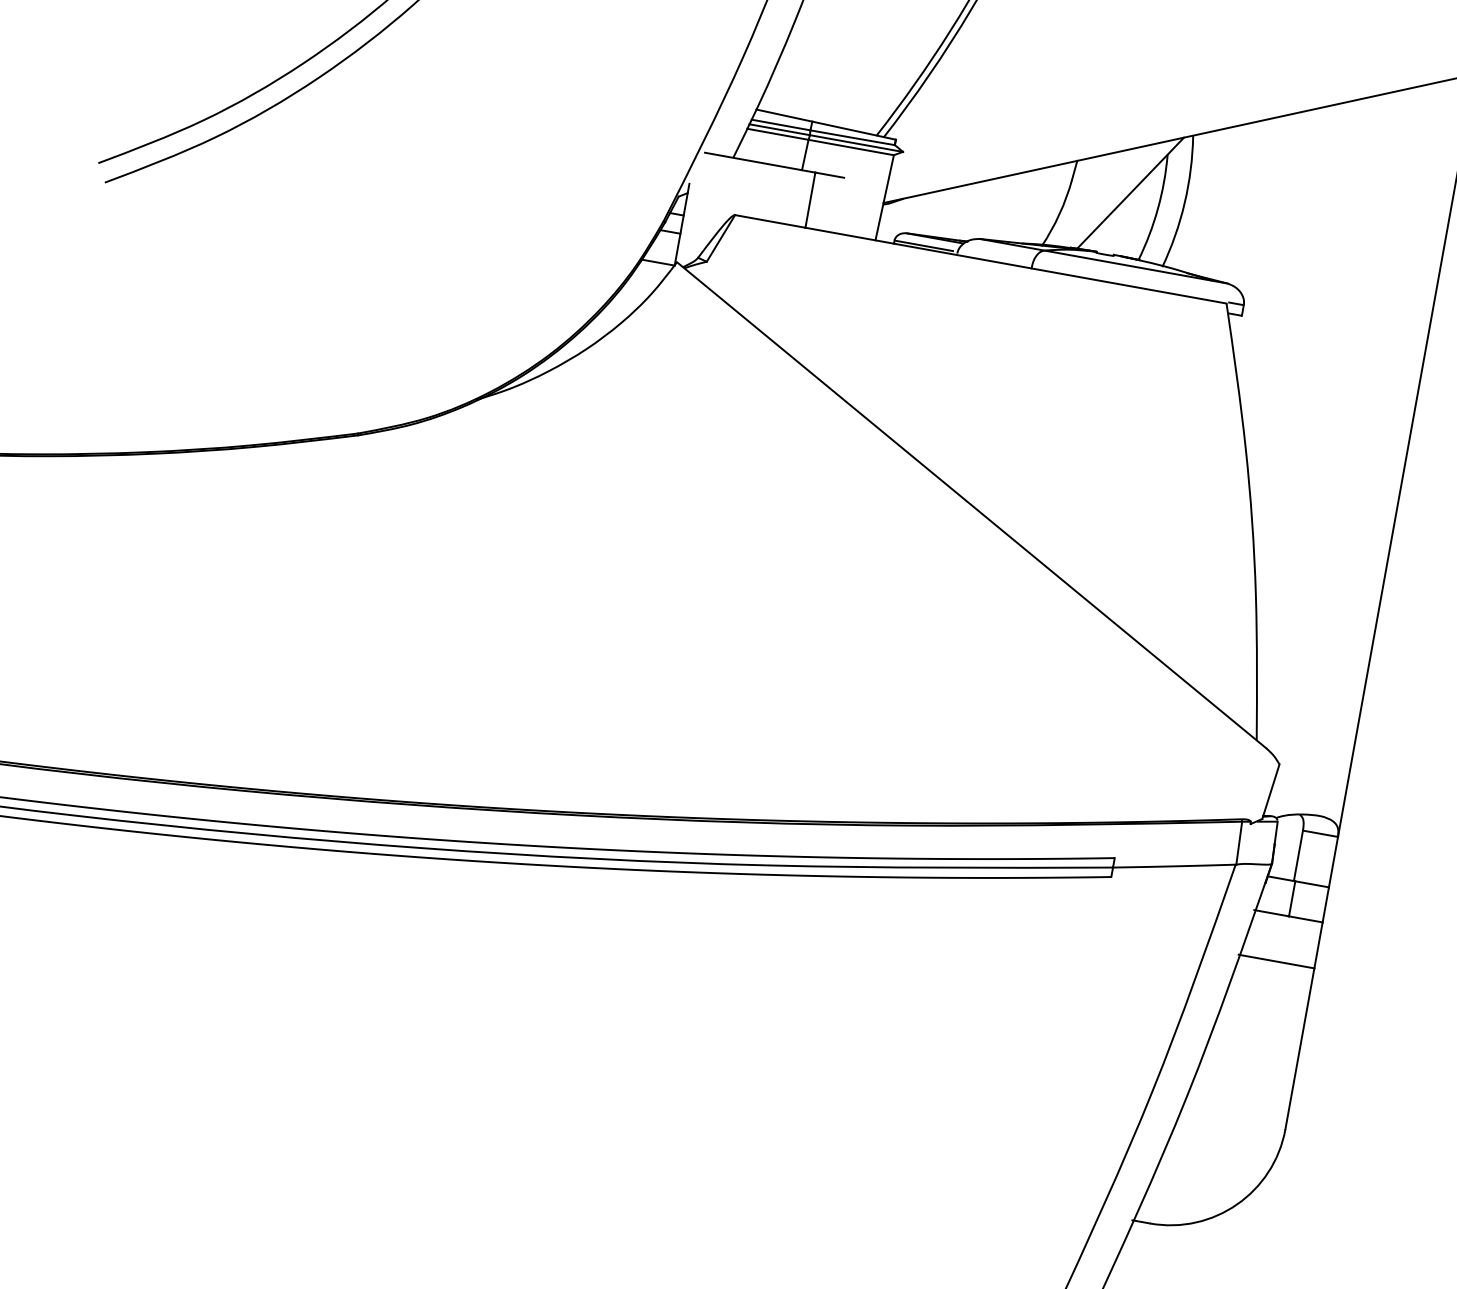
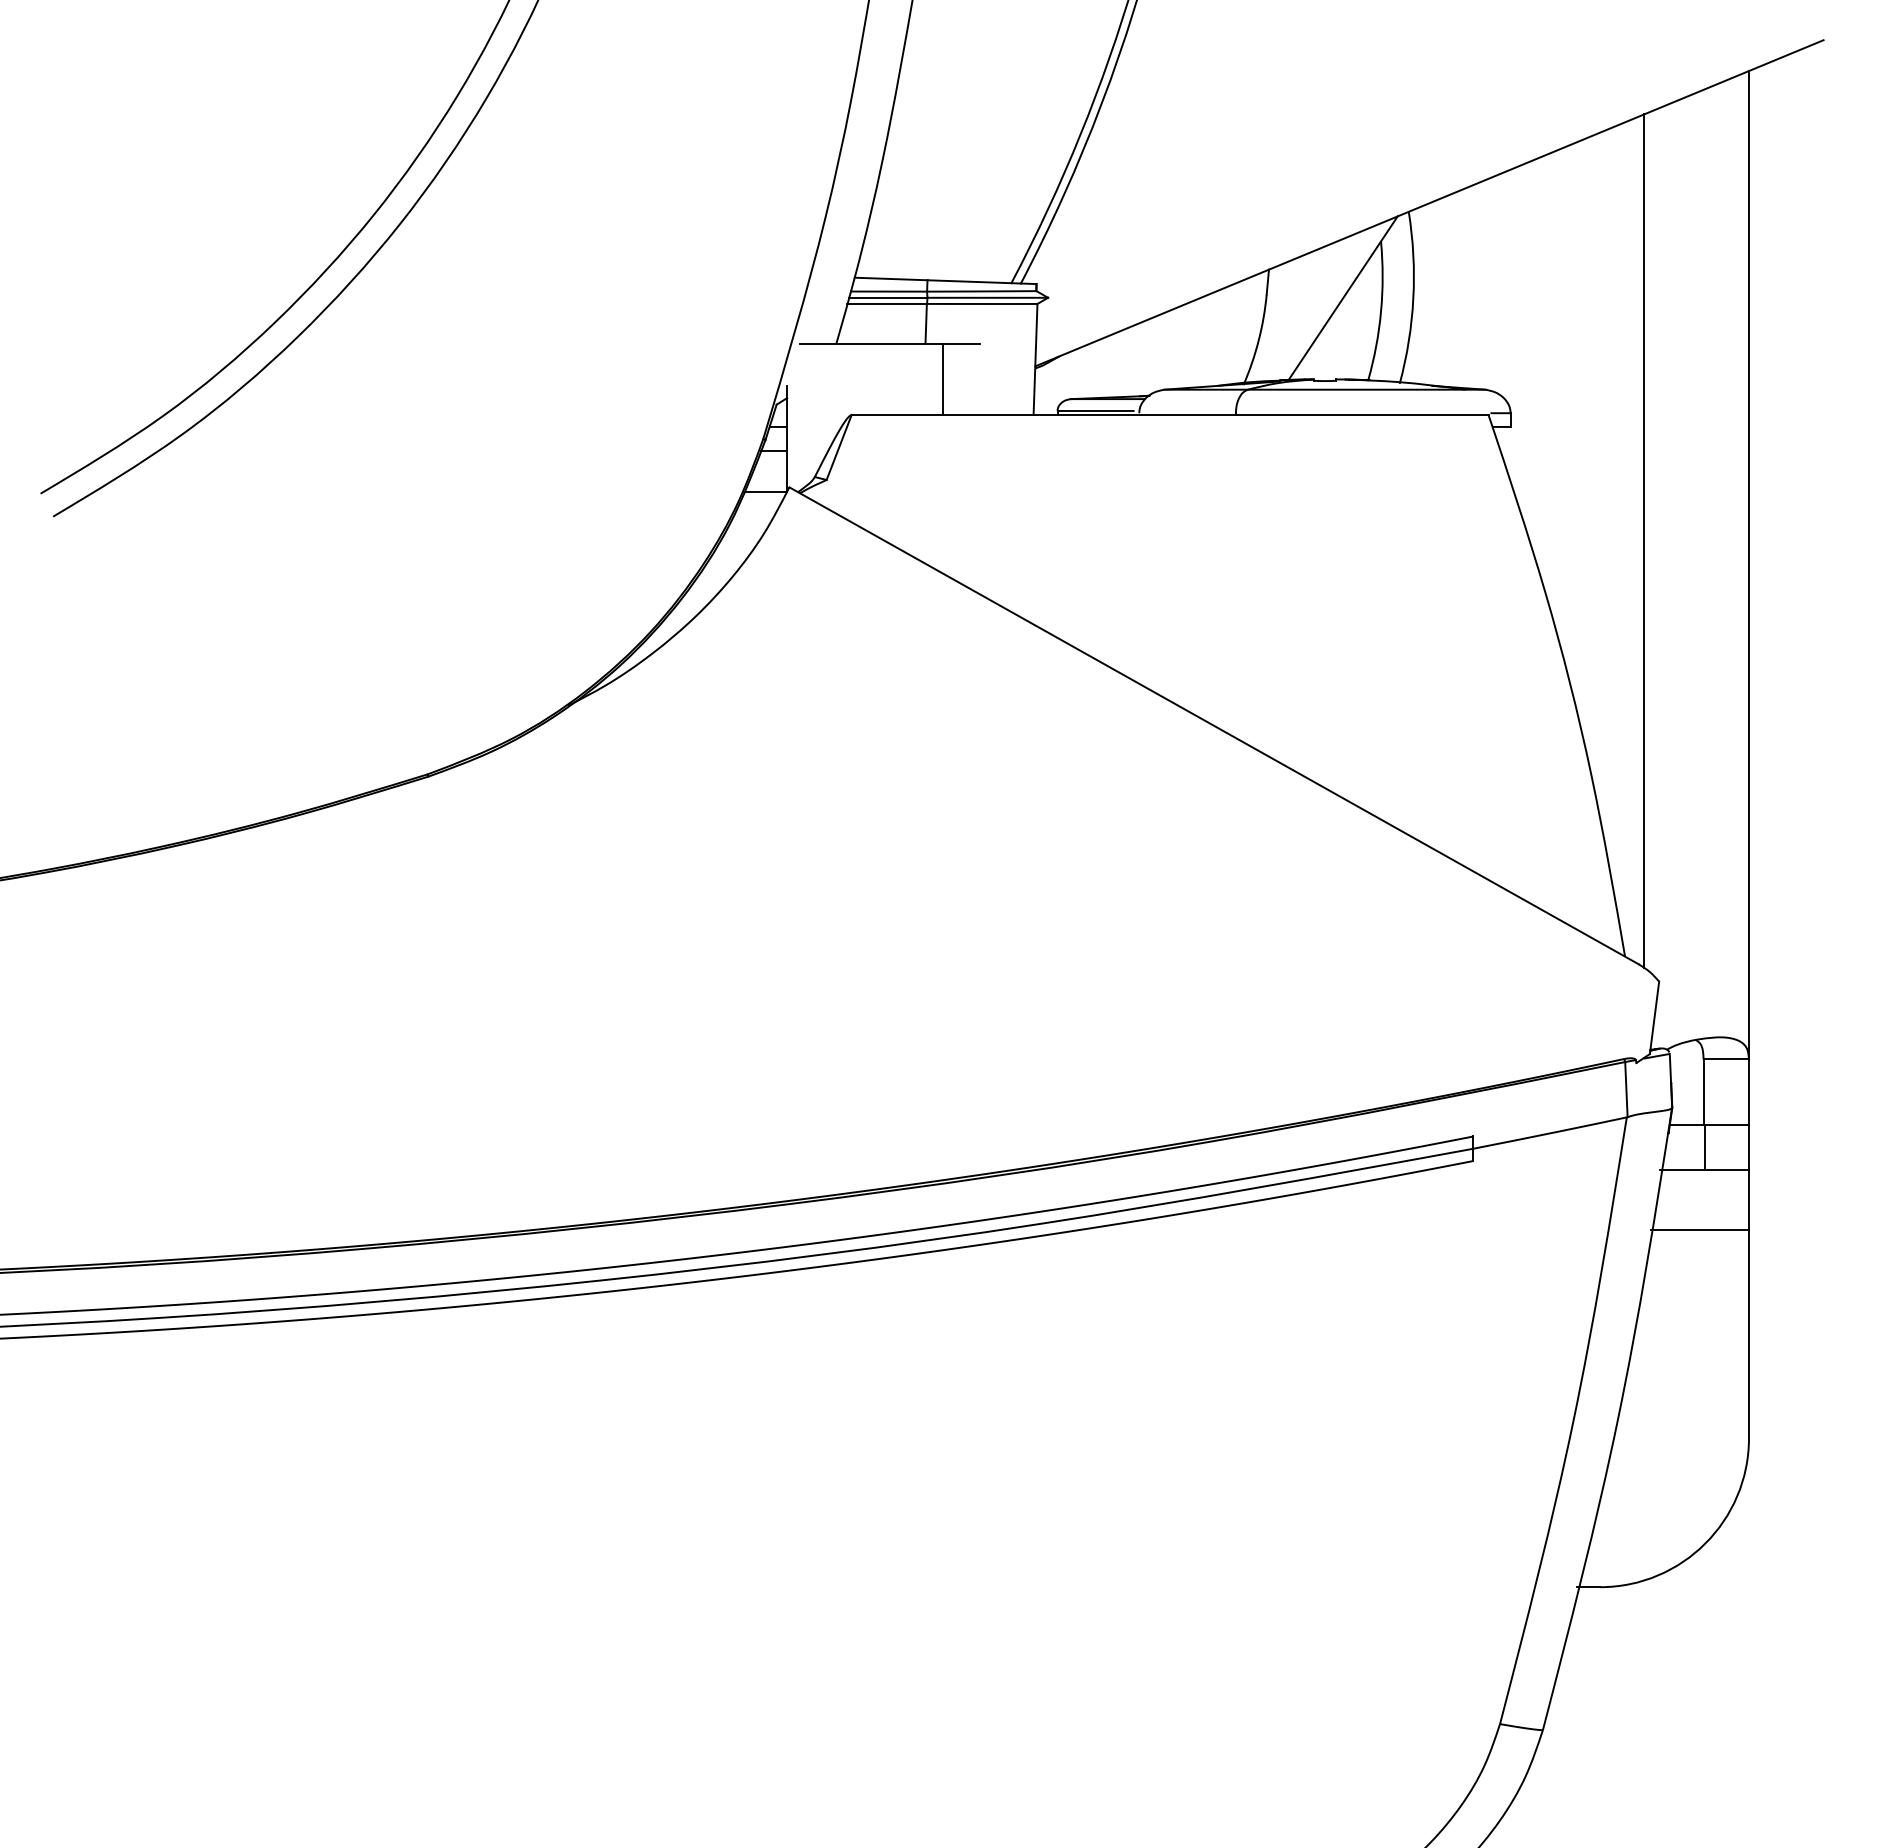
line: (1329, 421) -> (1644, 540), added

